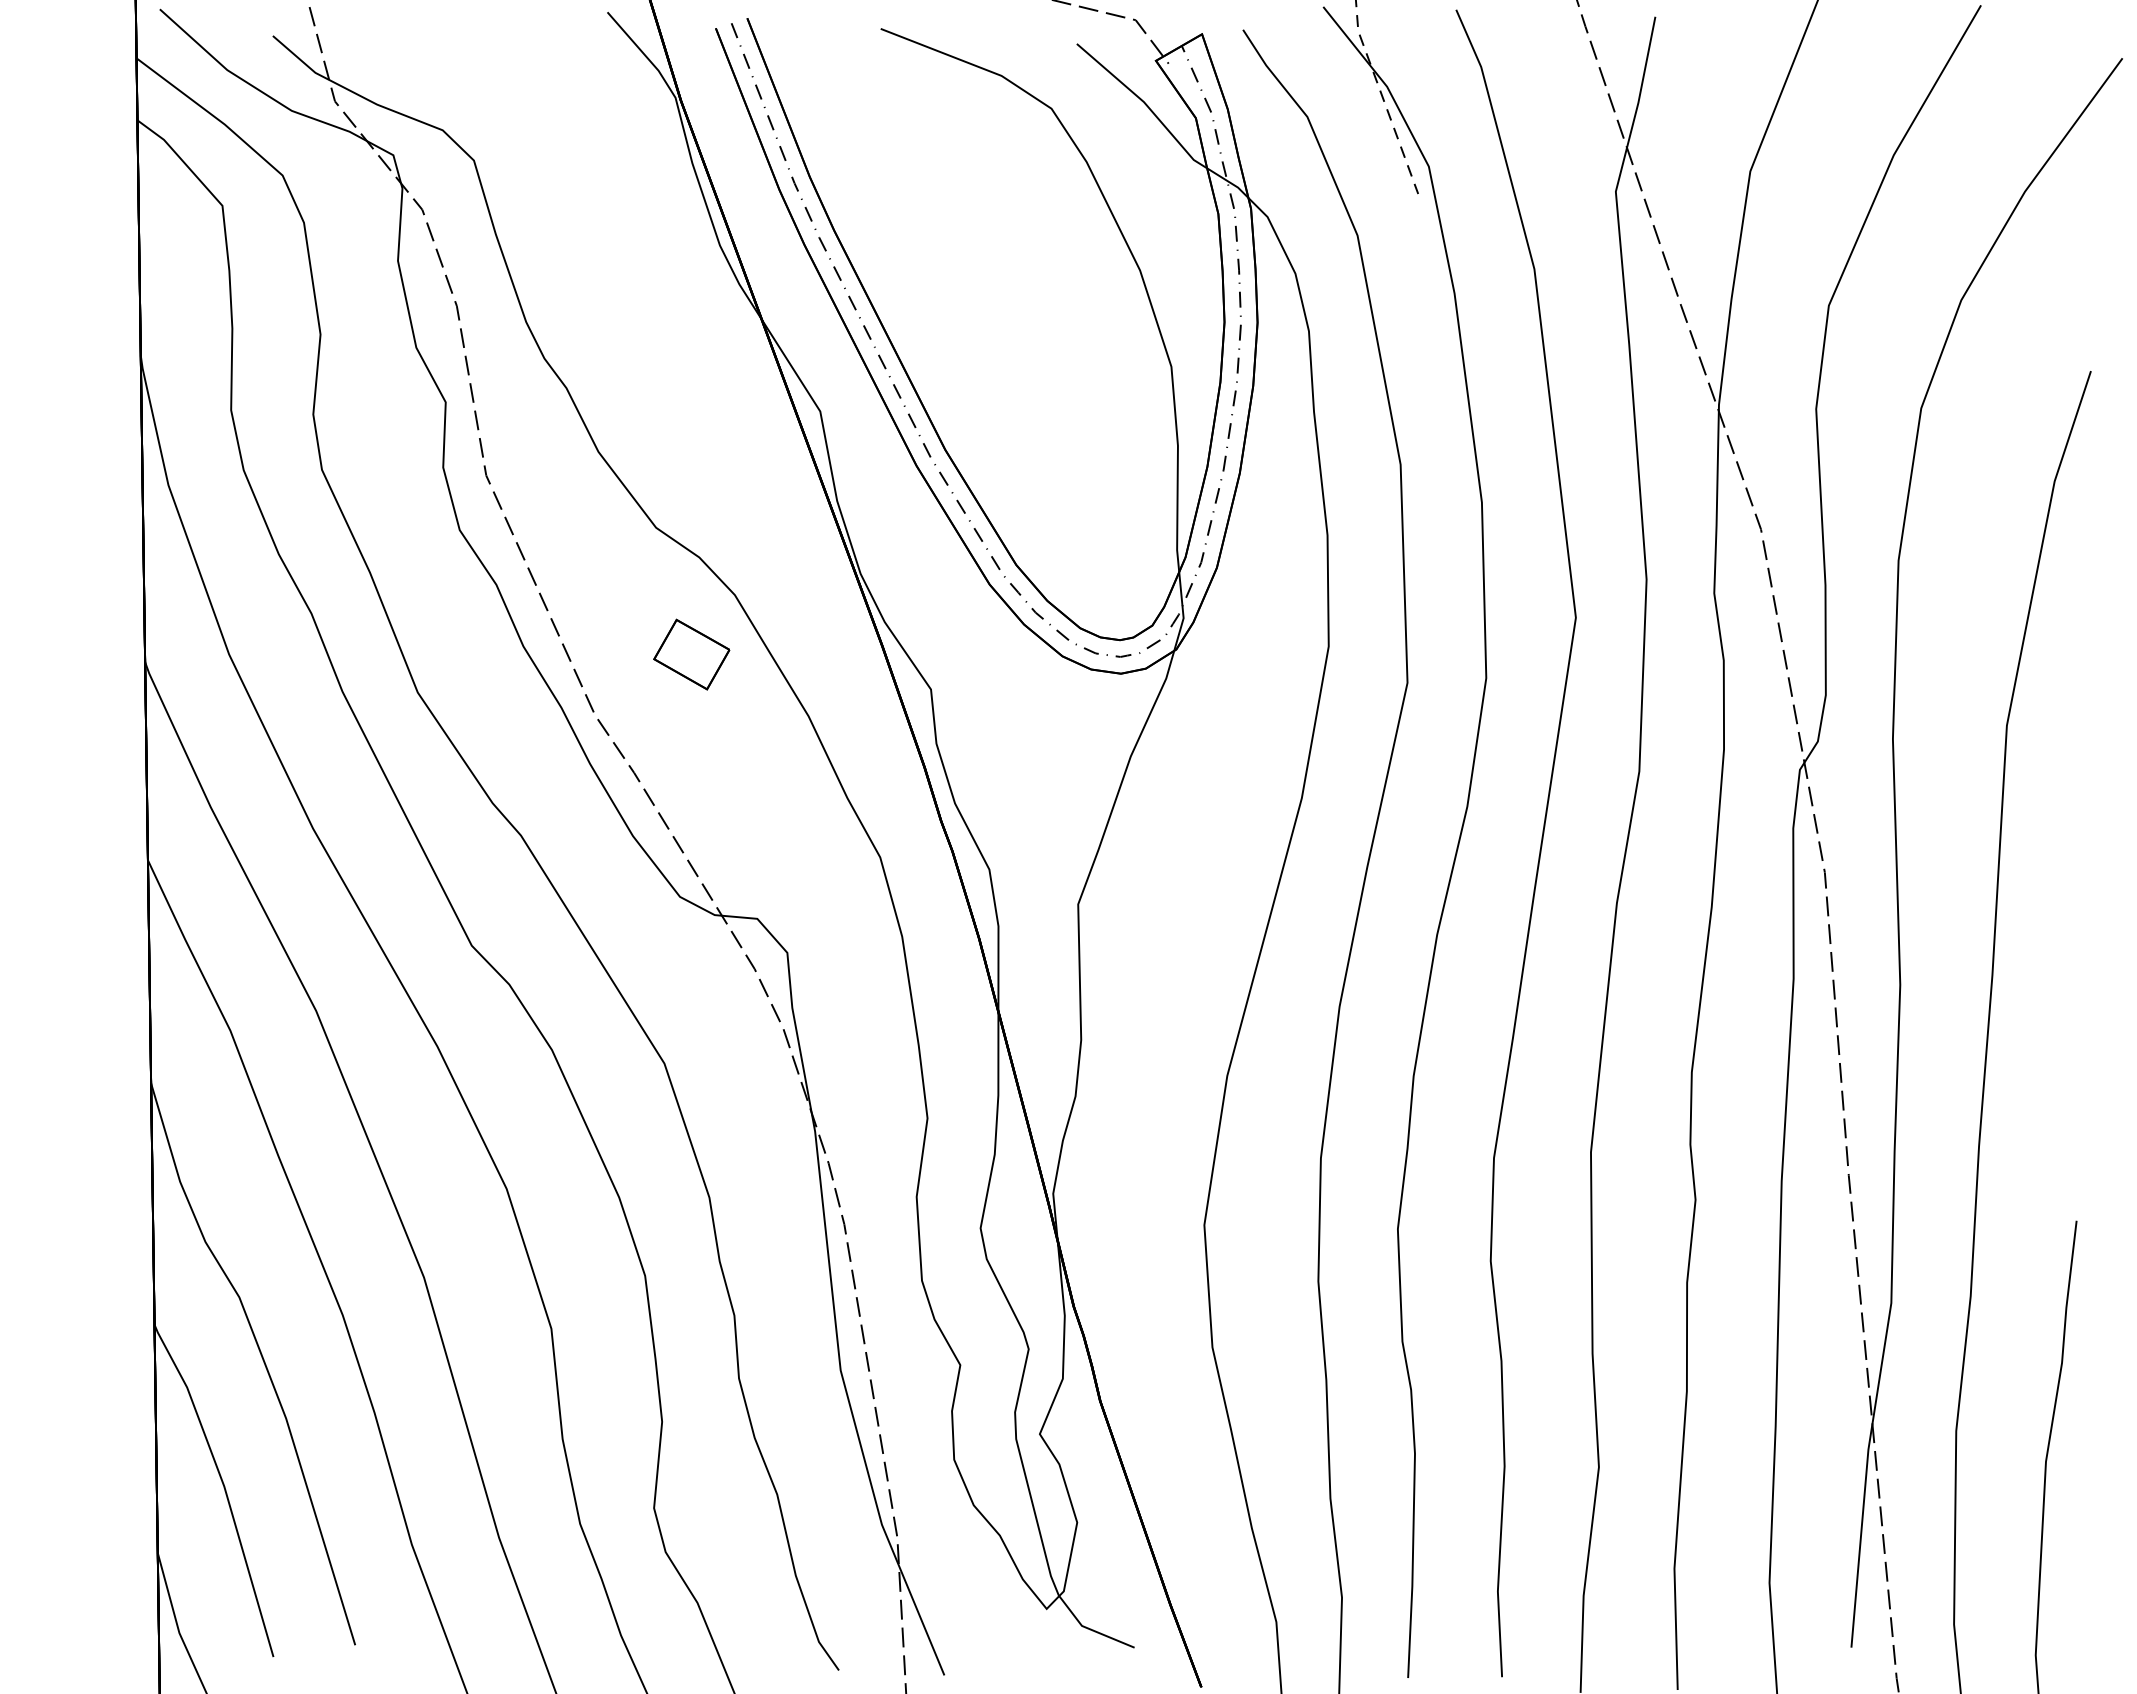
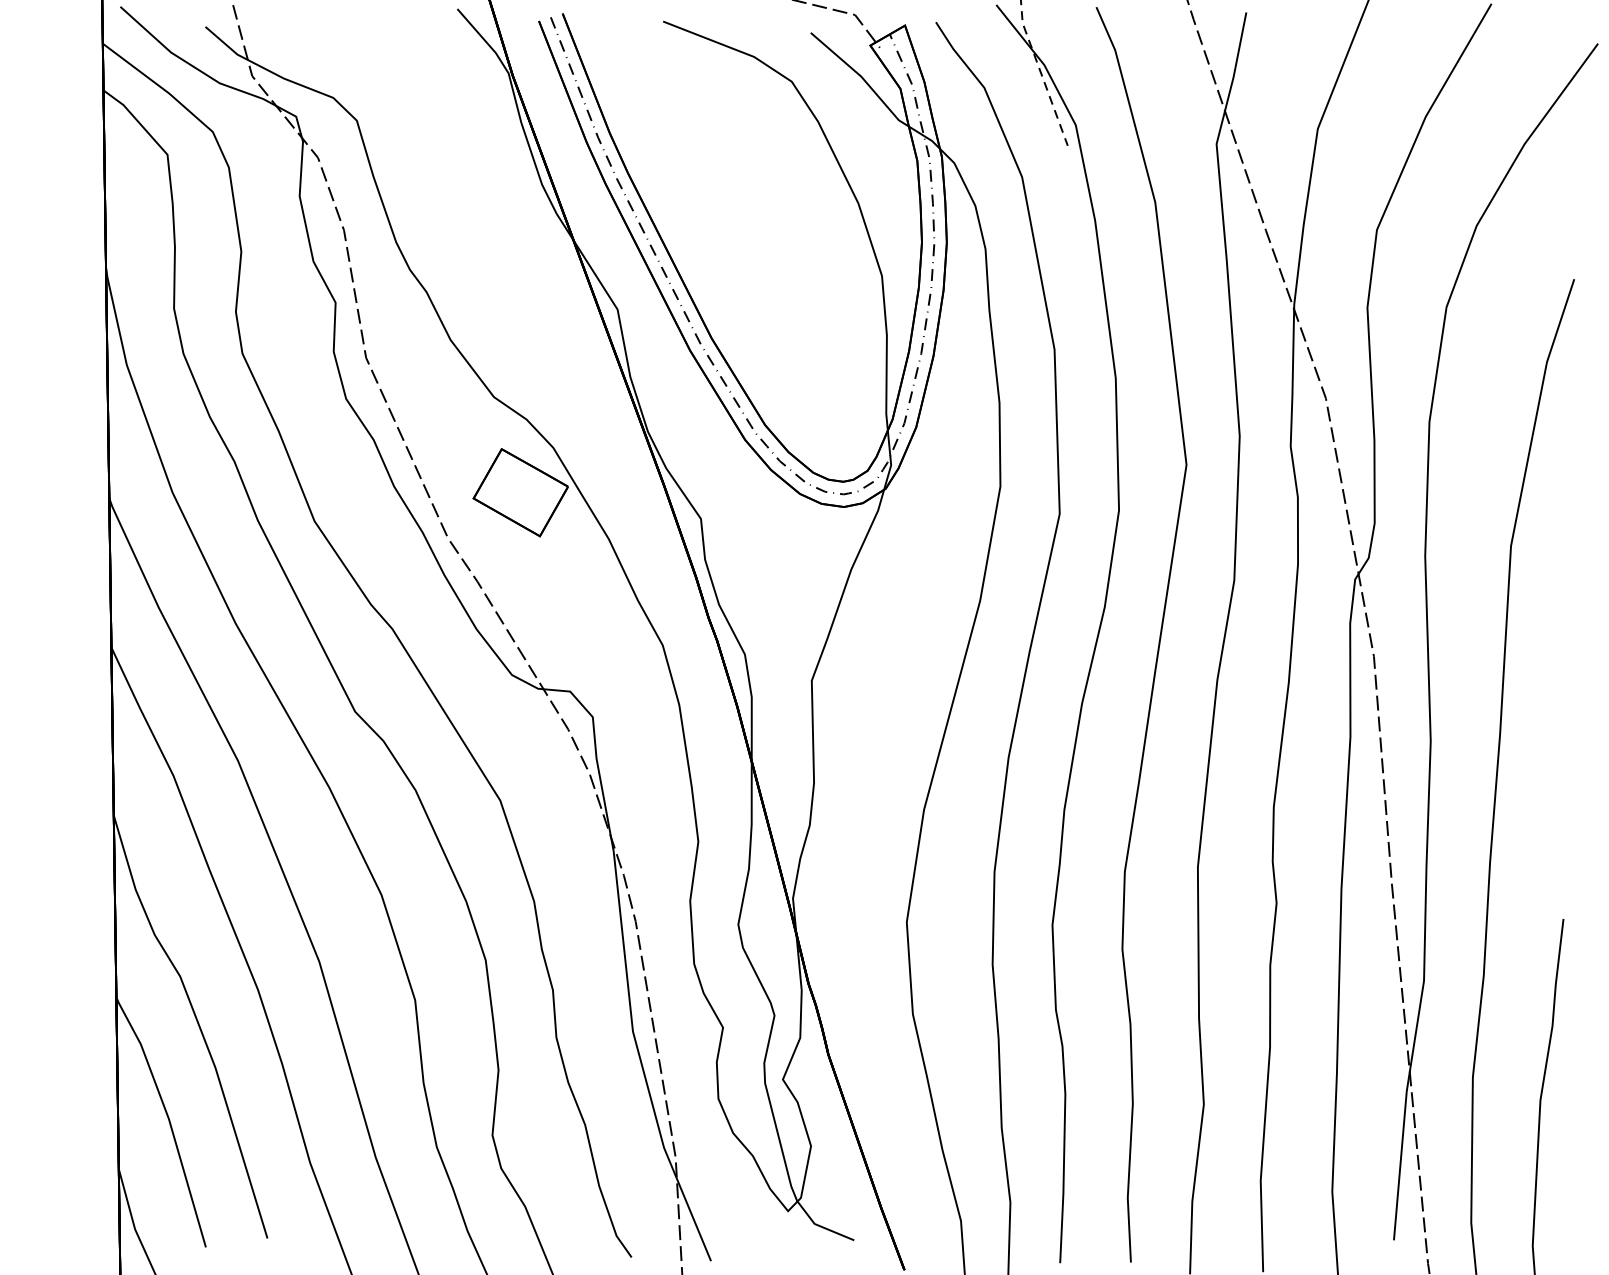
part: (691, 654) -> (520, 492), size x1.67

